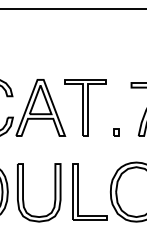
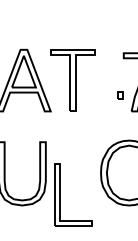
part: (116, 132) -> (120, 95), moved
part: (78, 191) -> (61, 194), moved

